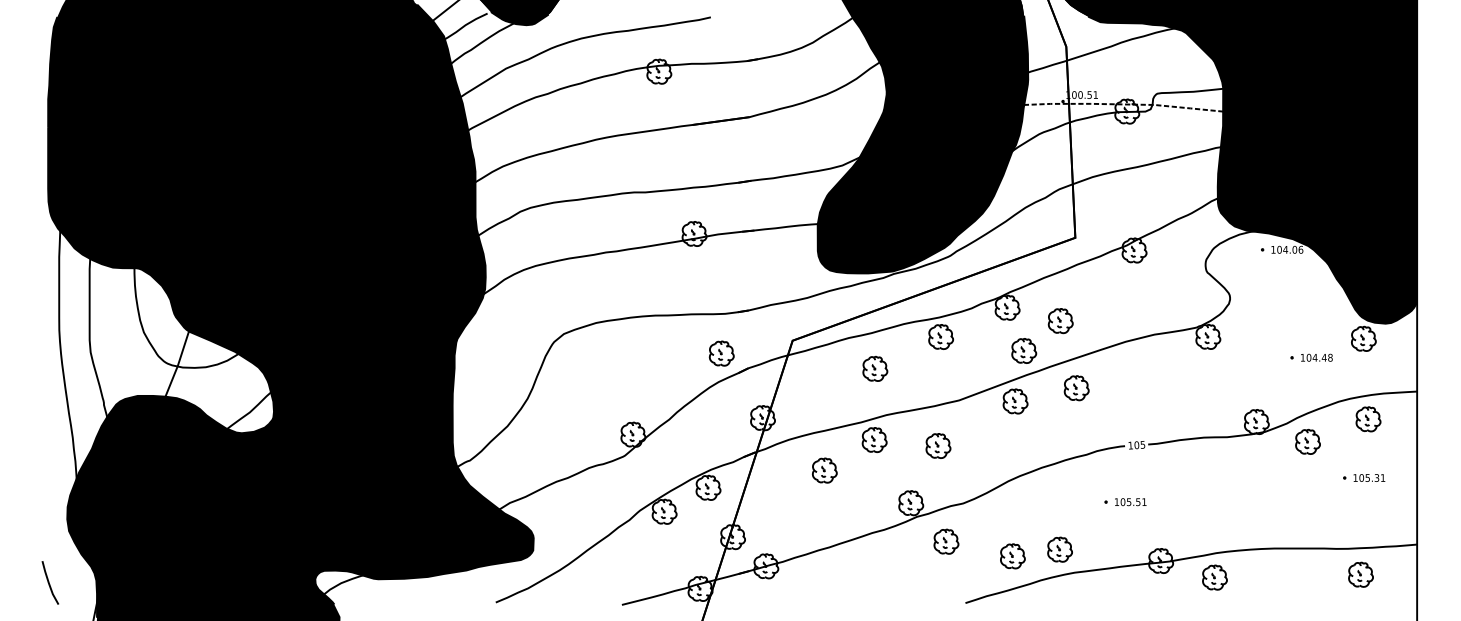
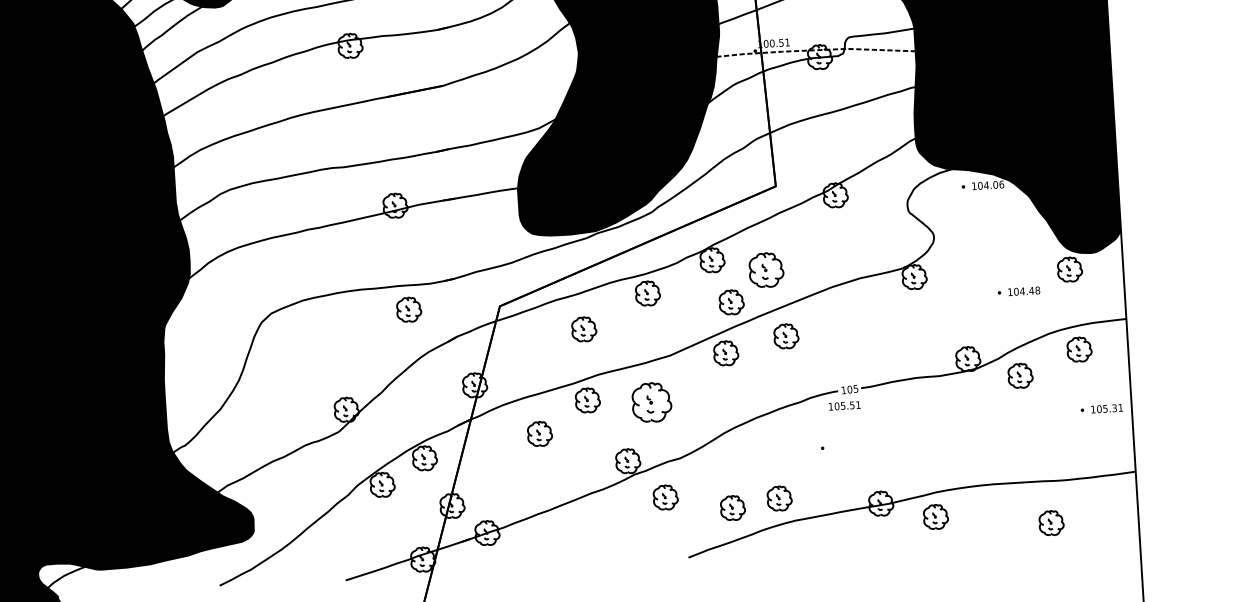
part: (1060, 321) -> (766, 270), size x1.4
part: (721, 353) -> (408, 309), moved
part: (938, 445) -> (651, 401), size x1.6
part: (1364, 477) -> (1102, 408), moved
text: (1130, 502) -> (844, 406), moved
part: (1360, 574) -> (1051, 522), moved

